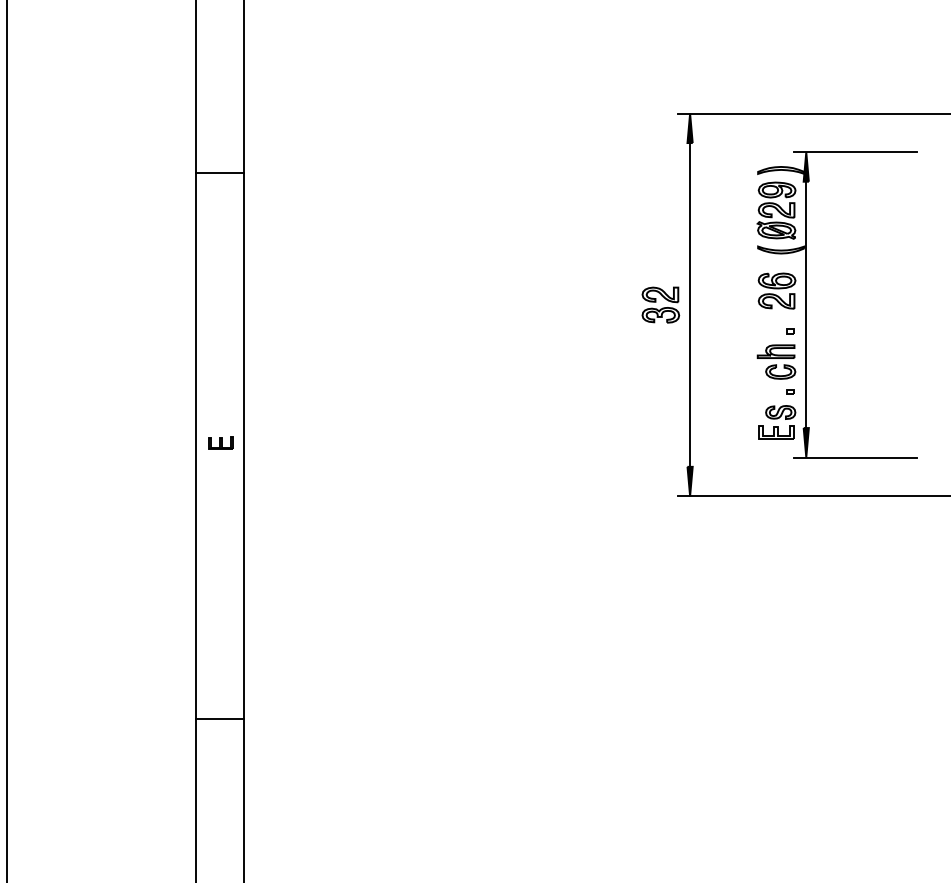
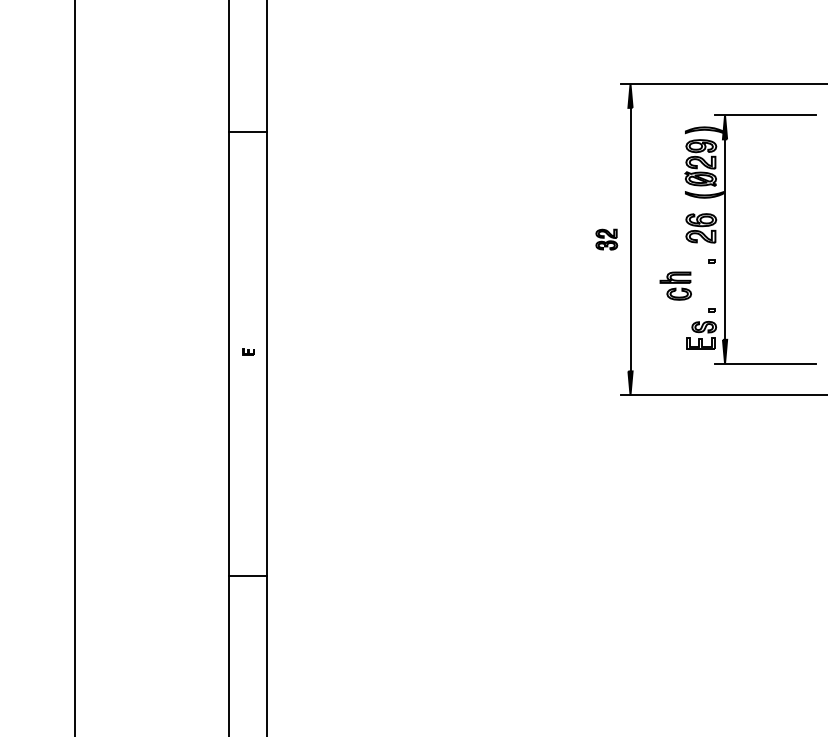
part: (660, 304) -> (606, 239), size x0.7
part: (776, 361) -> (675, 285), moved
part: (220, 442) -> (248, 351), size x0.6

